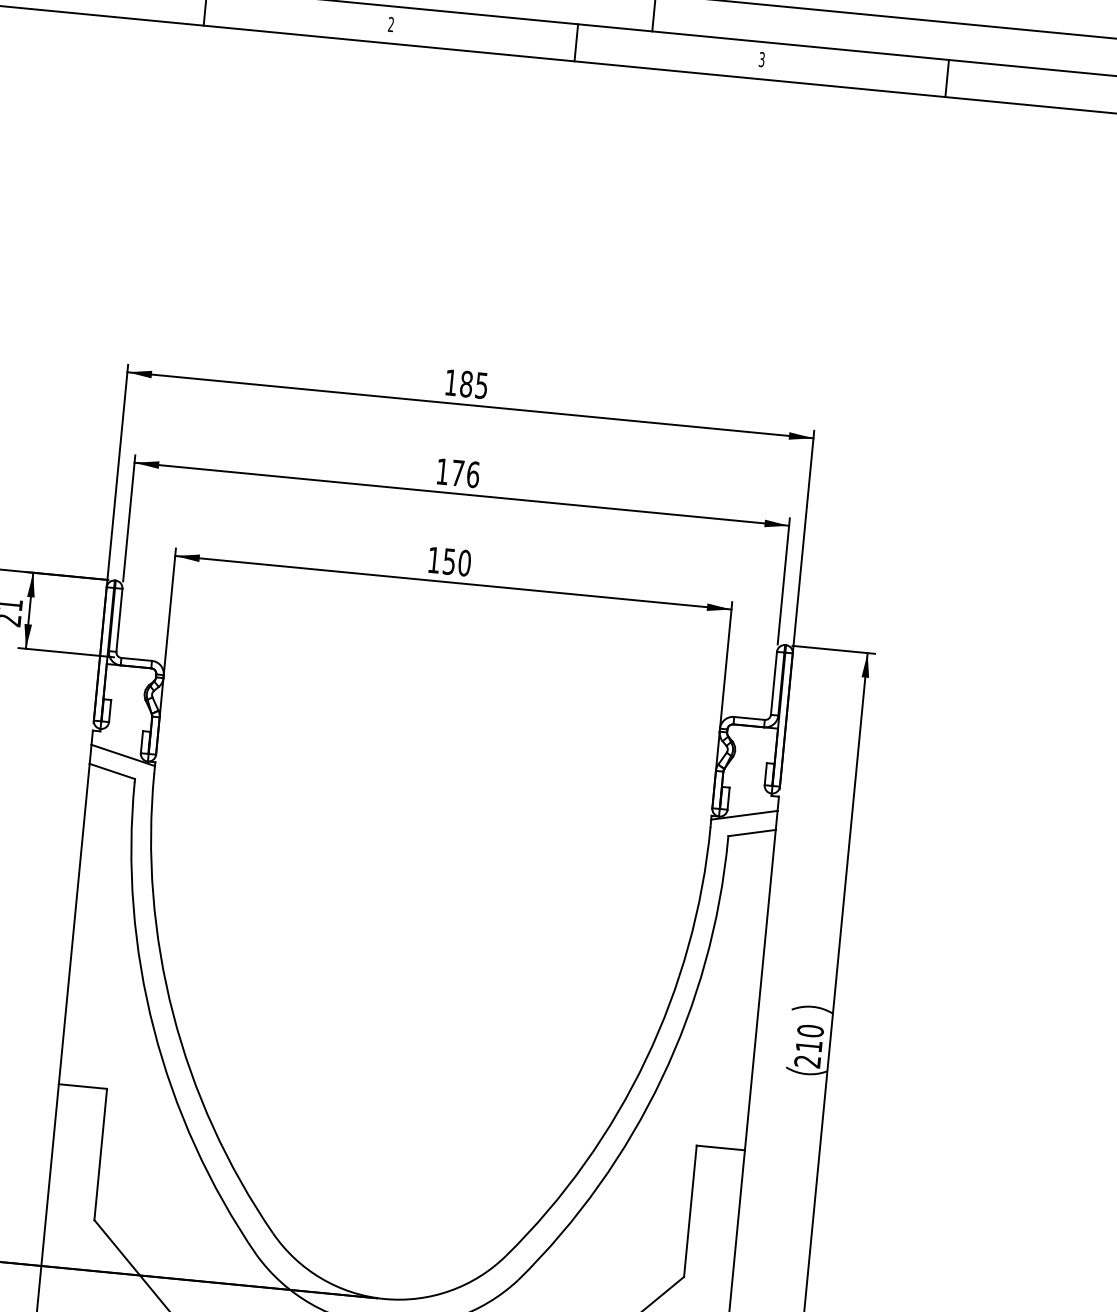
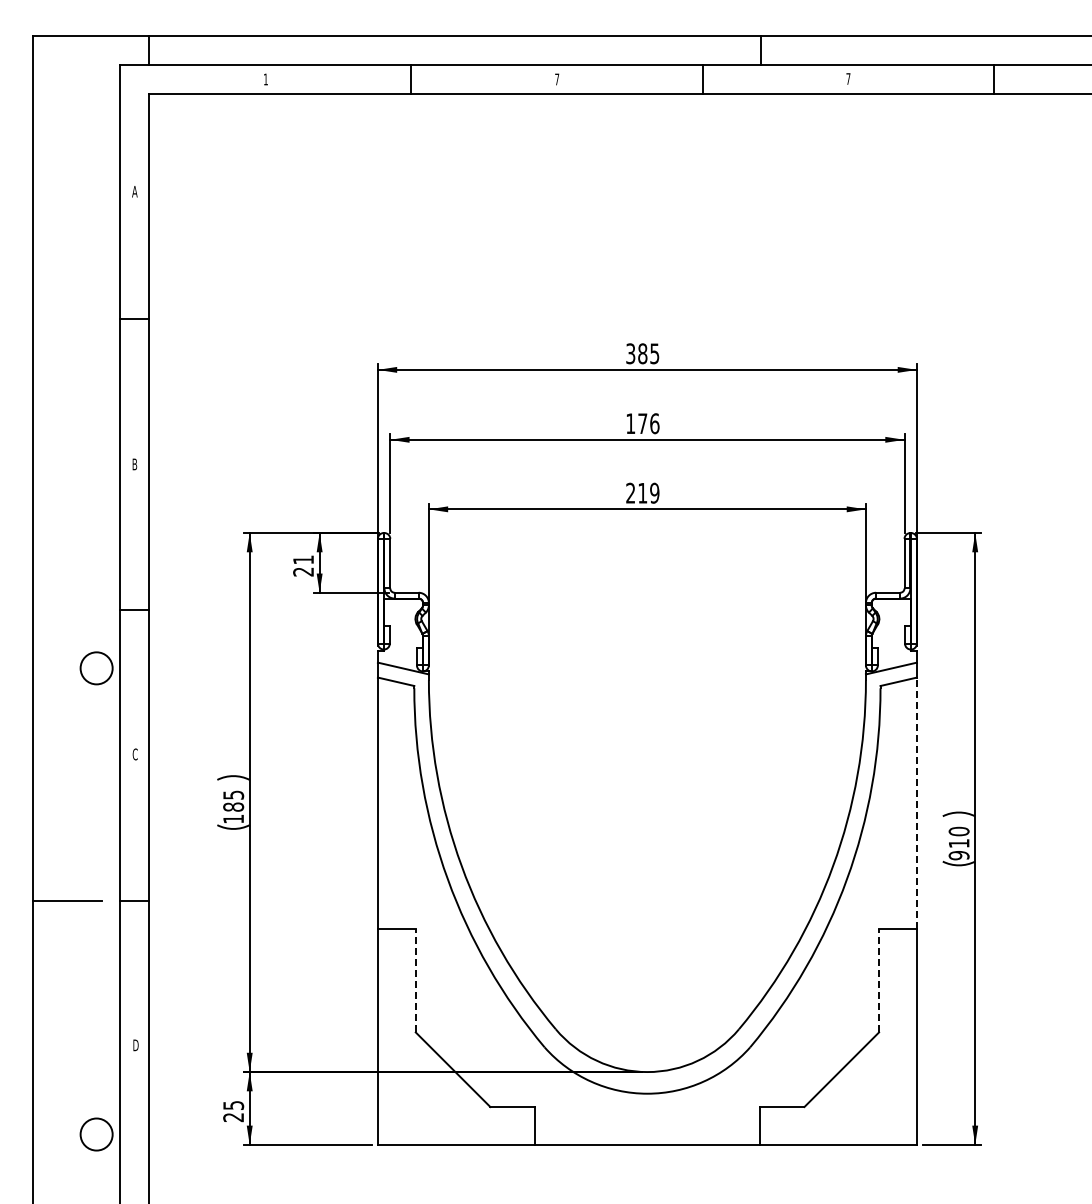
text: (391, 24) -> (557, 79), 2 -> 7
text: (762, 59) -> (848, 78), 3 -> 7
text: (450, 382) -> (630, 353), 185 -> 385
text: (449, 560) -> (642, 492), 150 -> 219
line: (759, 990) -> (916, 803), solid -> dashed
text: (806, 1061) -> (958, 855), 210 -> 910
line: (100, 1154) -> (415, 980), solid -> dashed
line: (691, 1210) -> (879, 980), solid -> dashed

